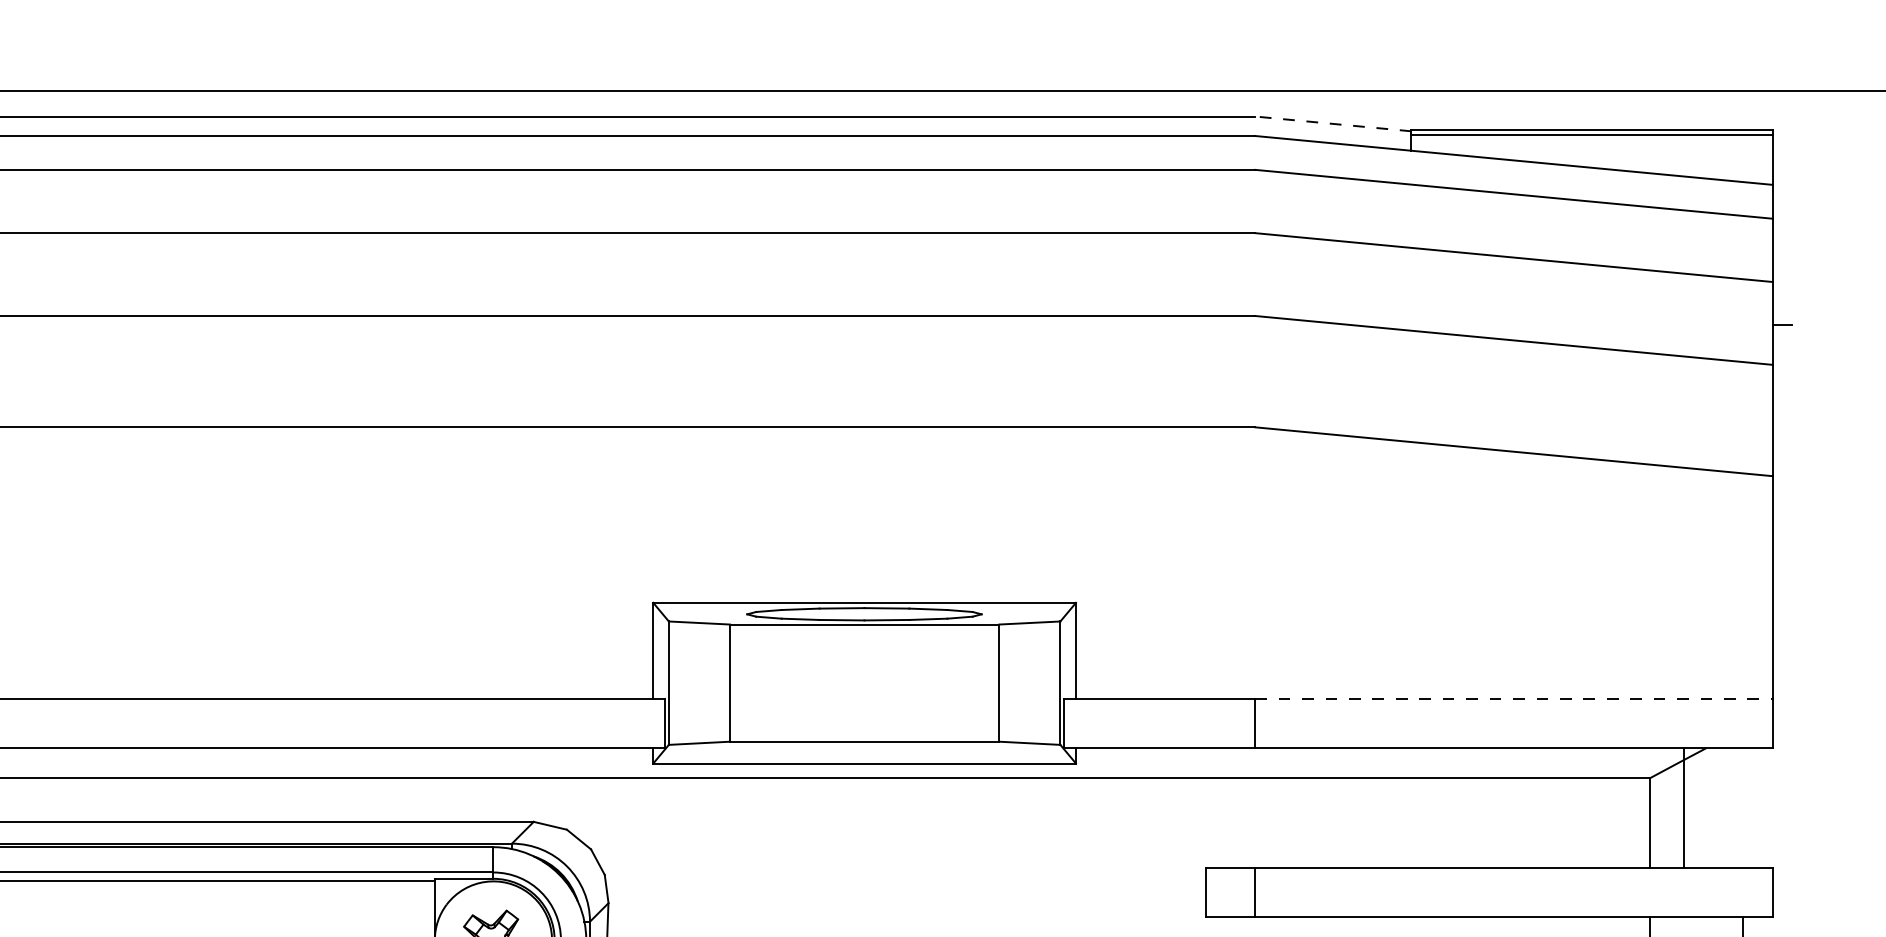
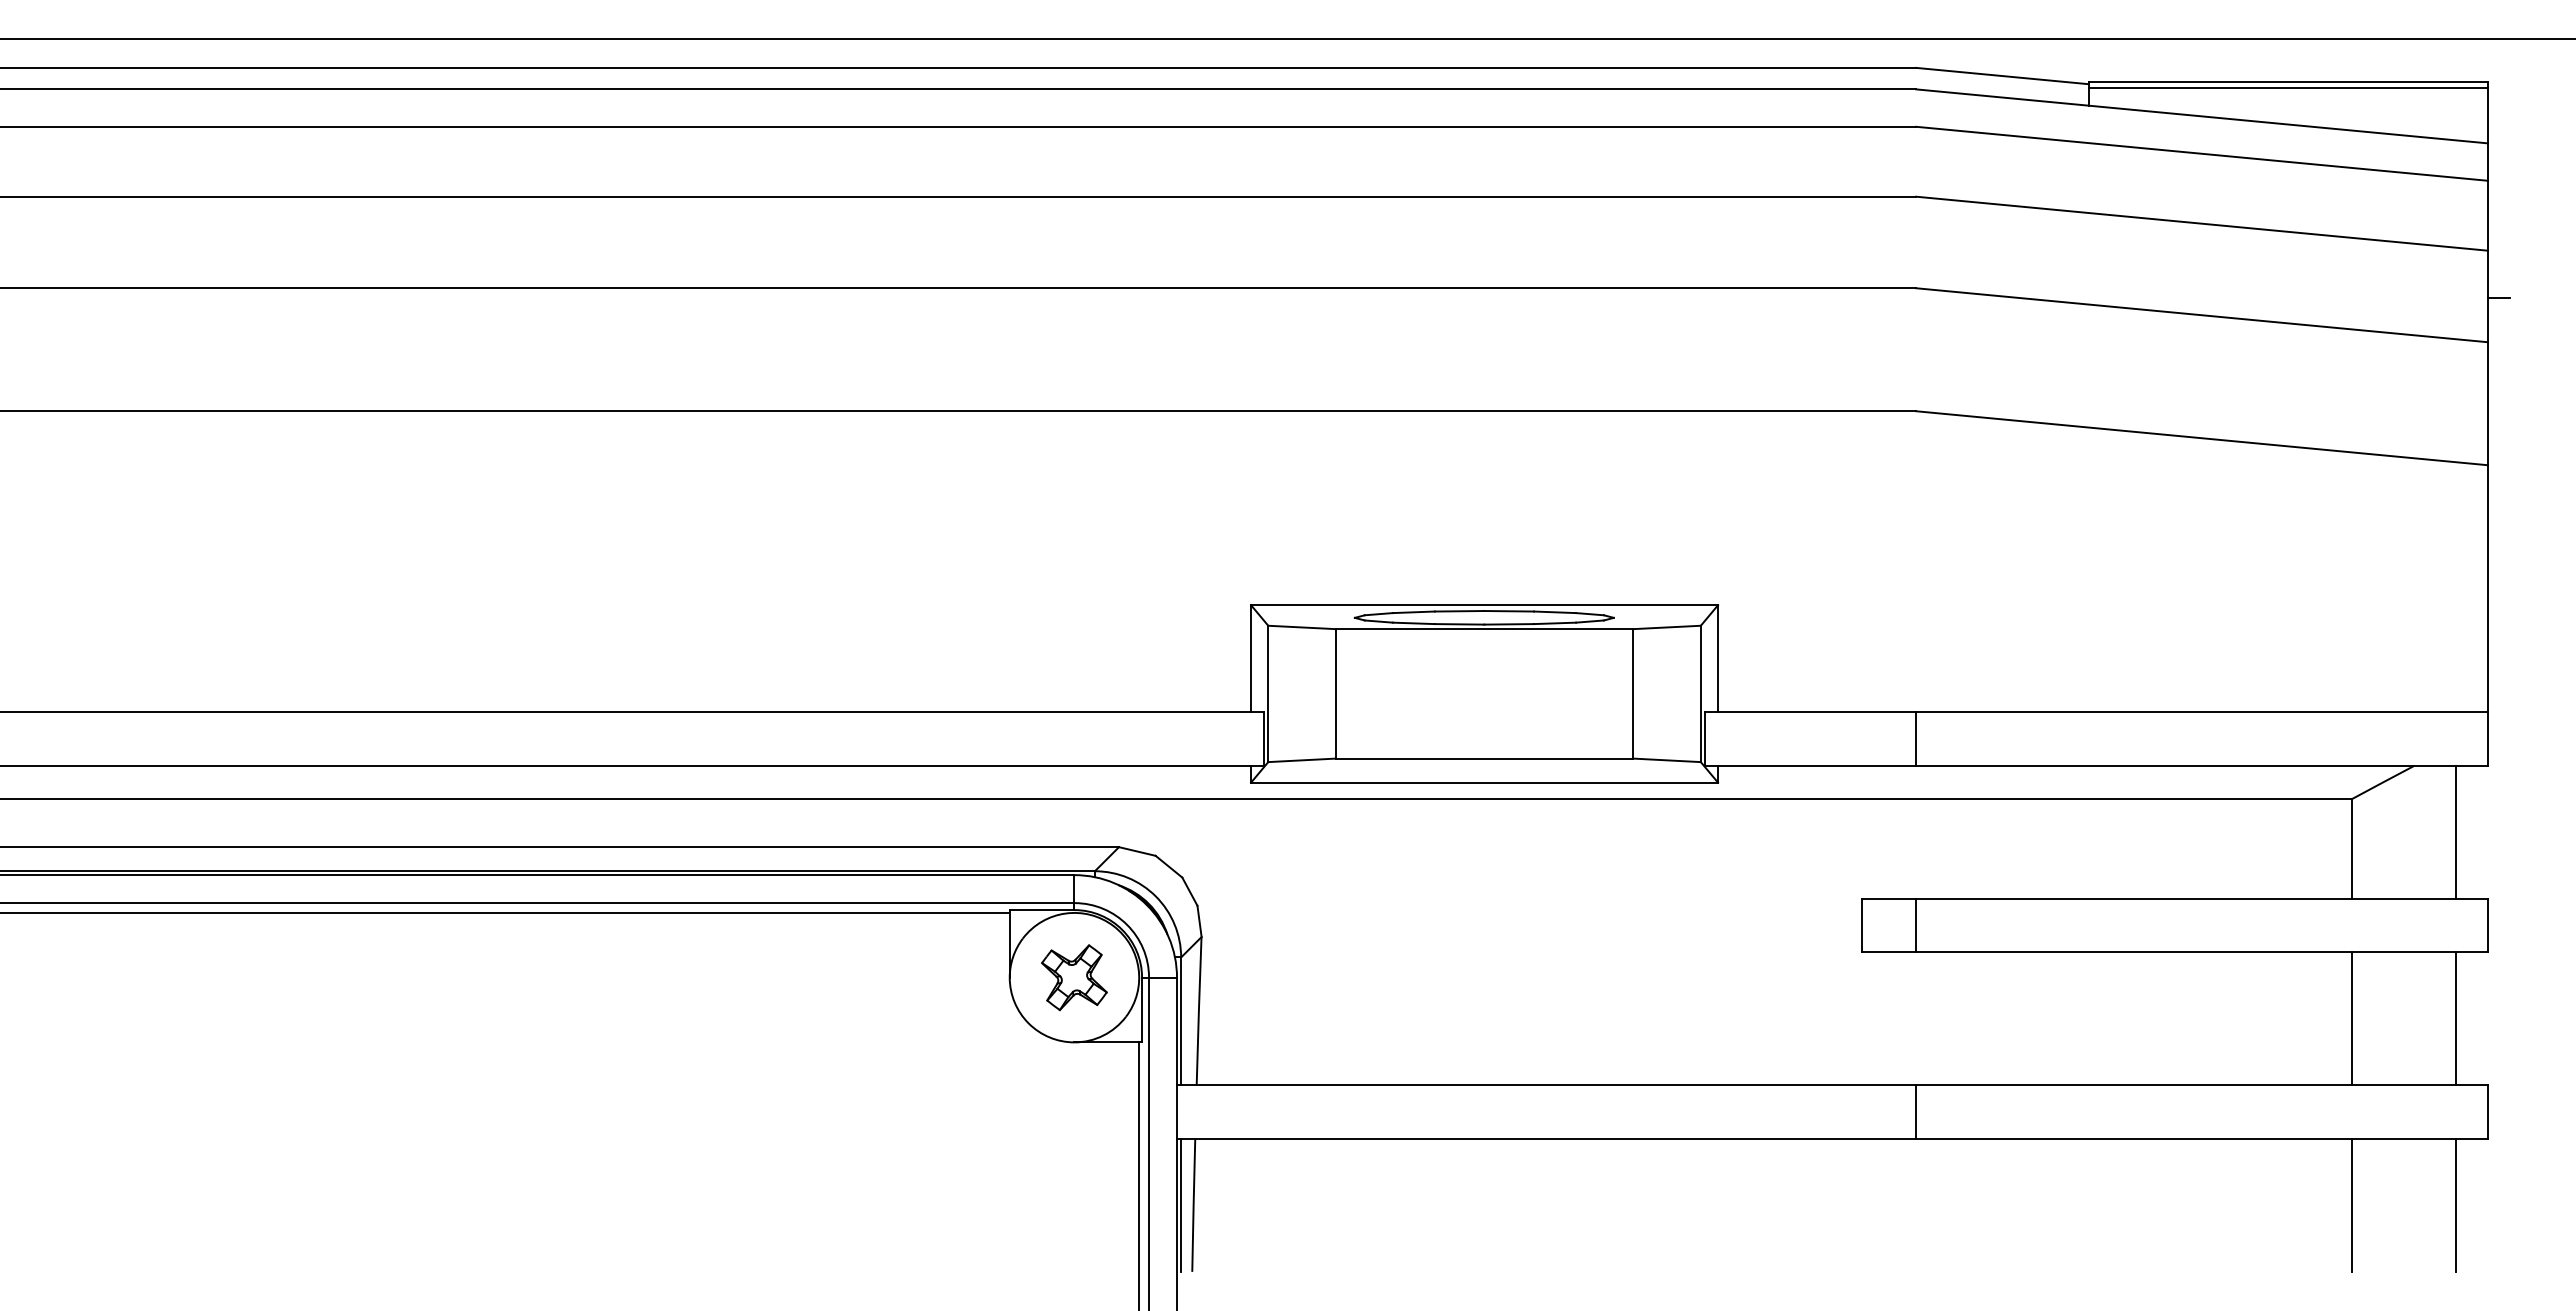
line: (1333, 124) -> (2002, 76), dashed -> solid
line: (1514, 699) -> (2202, 711), dashed -> solid
line: (1683, 807) -> (2455, 831), moved

